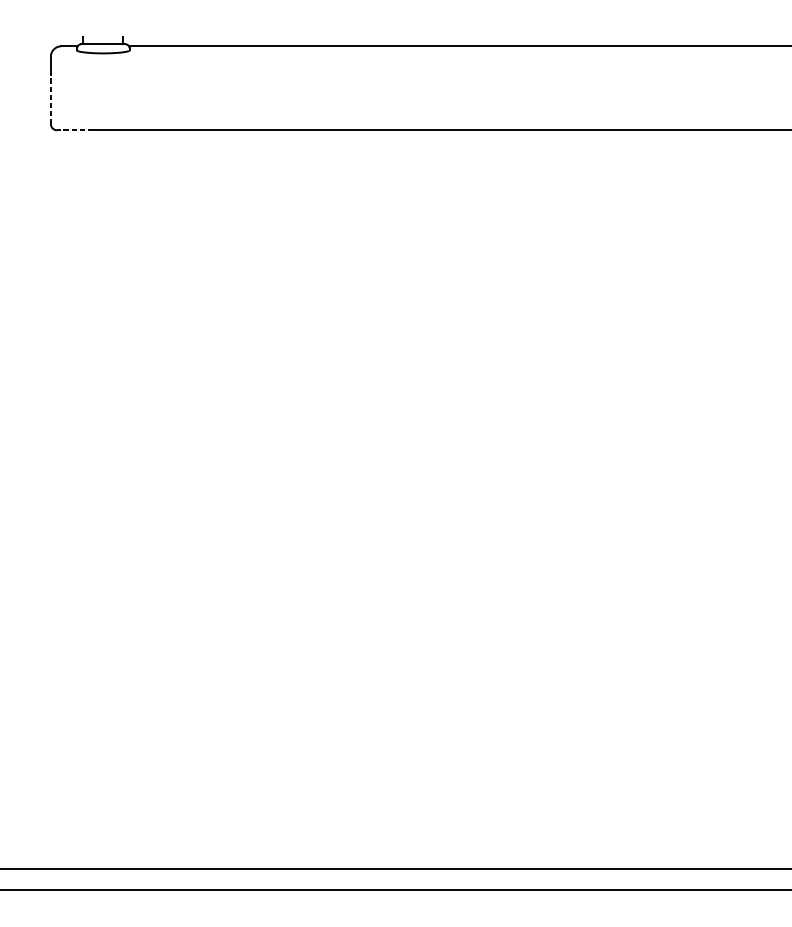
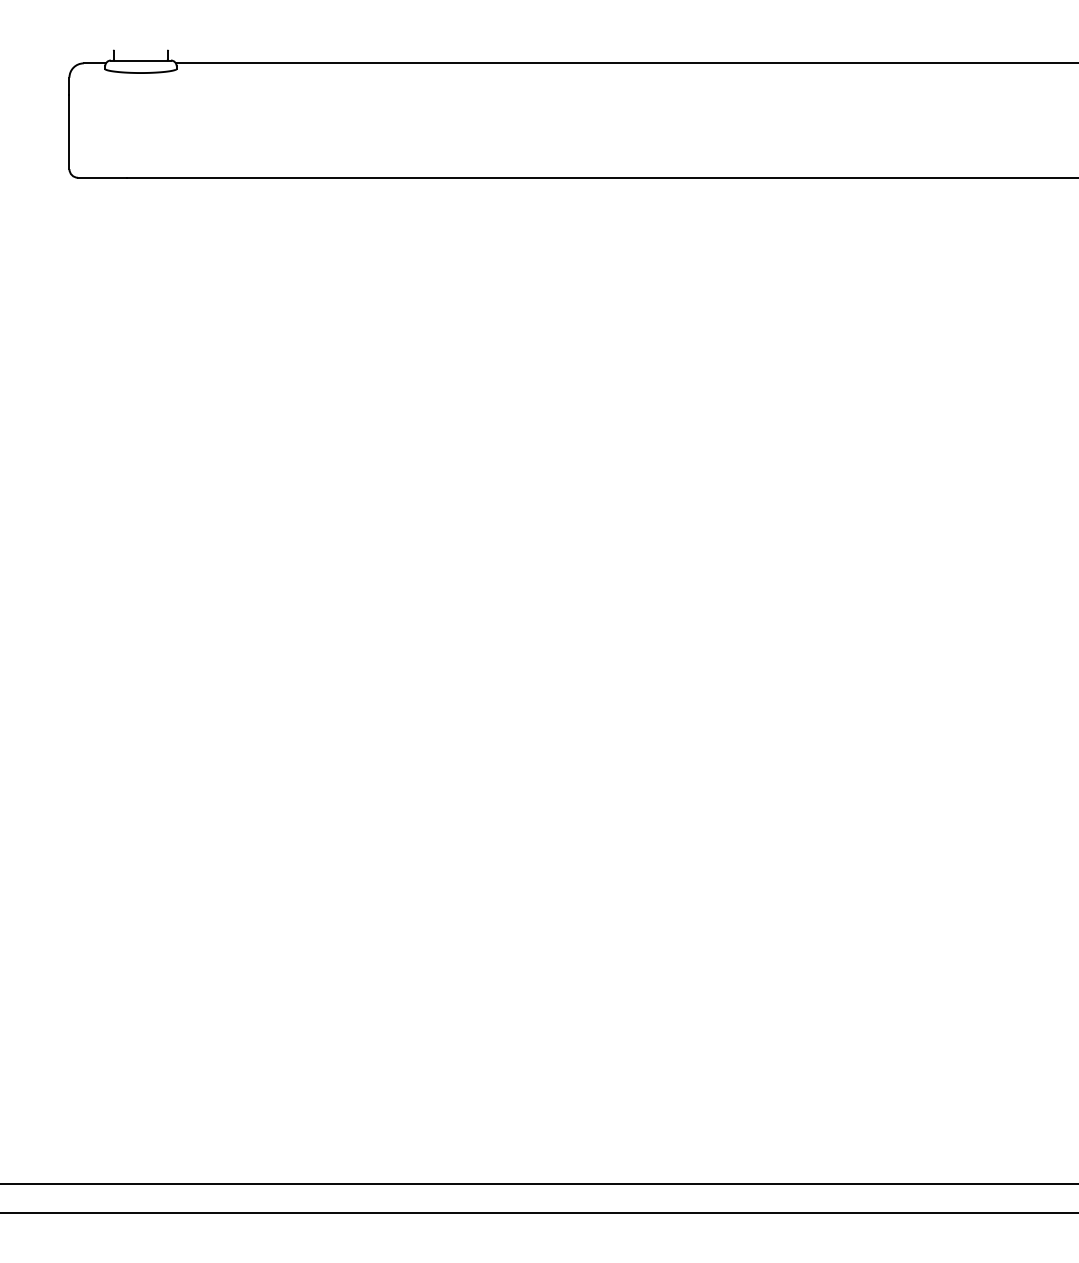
line: (50, 96) -> (69, 131), dashed -> solid
line: (74, 130) -> (101, 177), dashed -> solid

